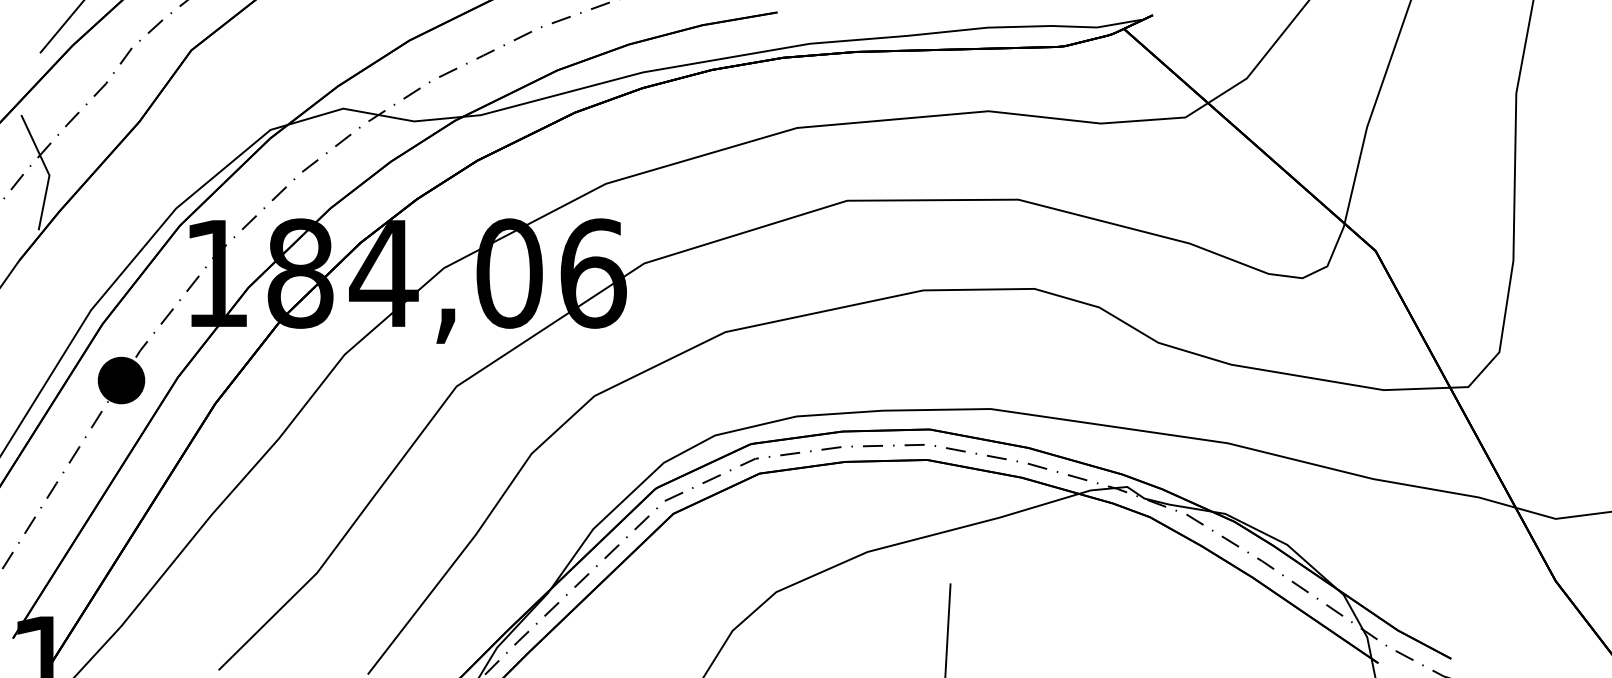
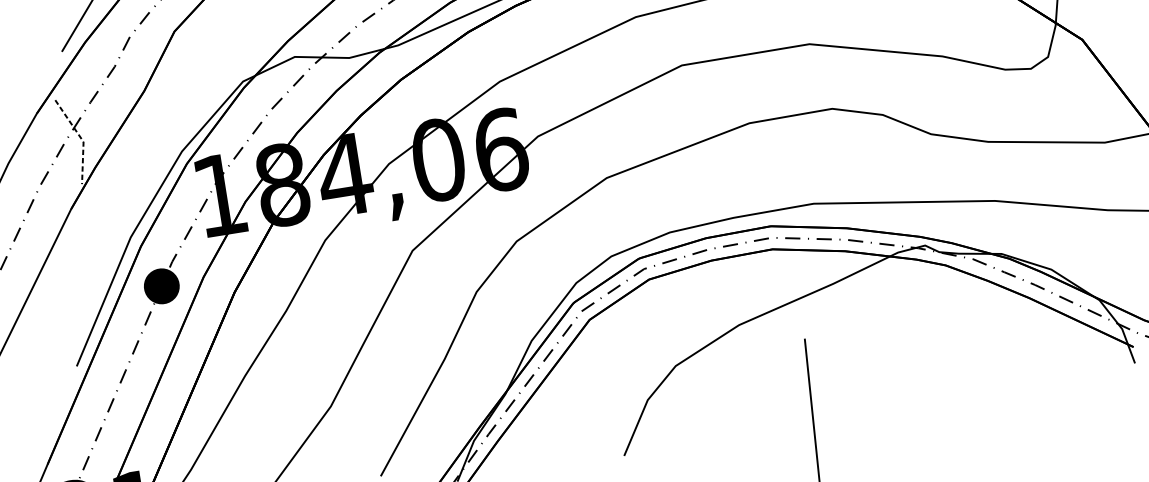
line: (47, 170) -> (81, 138), solid -> dashed

